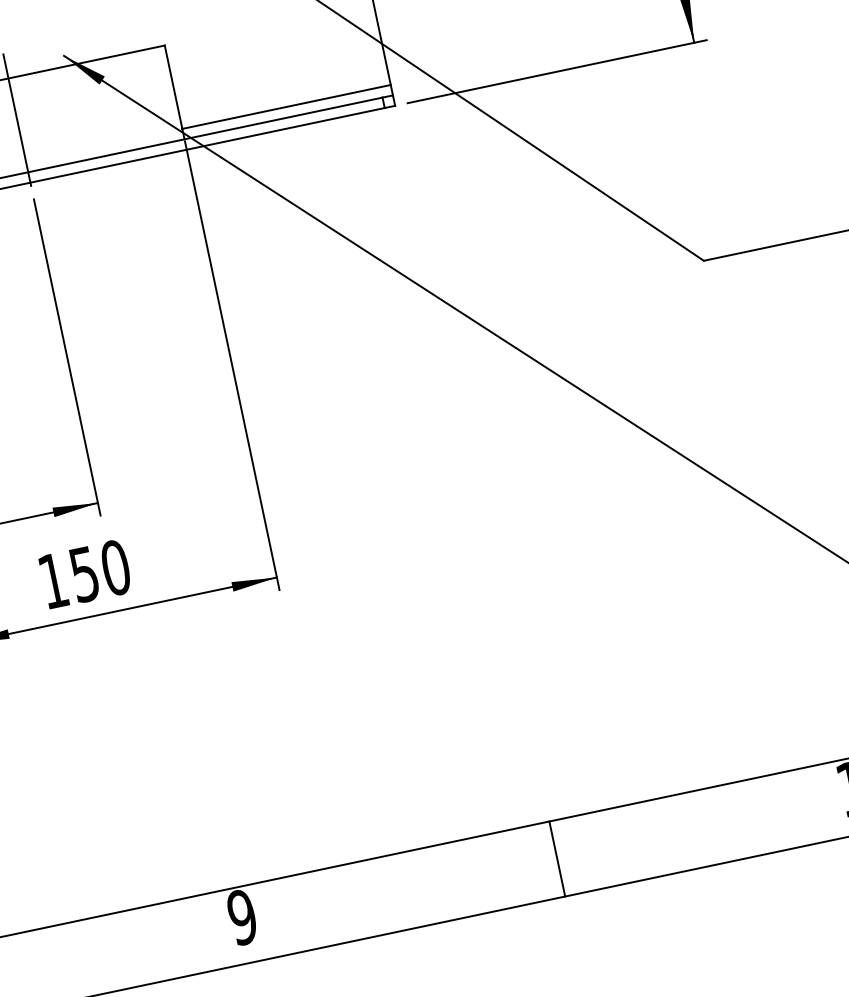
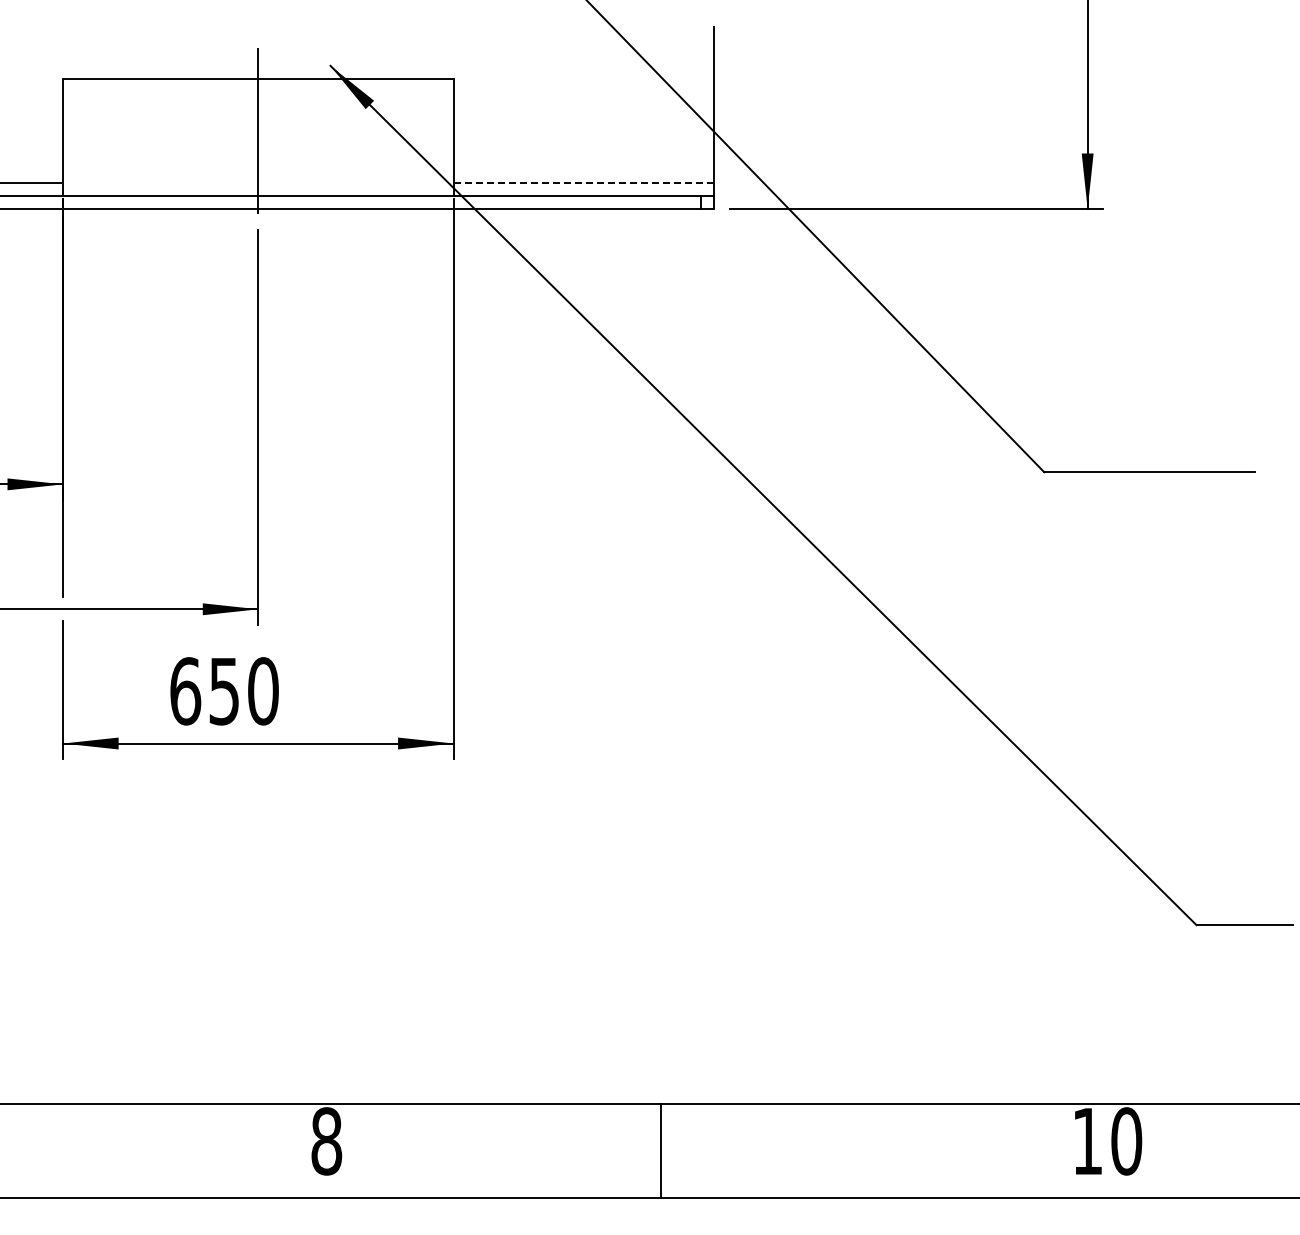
line: (286, 107) -> (583, 183), solid -> dashed
text: (53, 581) -> (185, 691), 150 -> 650
line: (557, 858) -> (661, 1150), moved
text: (242, 917) -> (326, 1141), 9 -> 8

